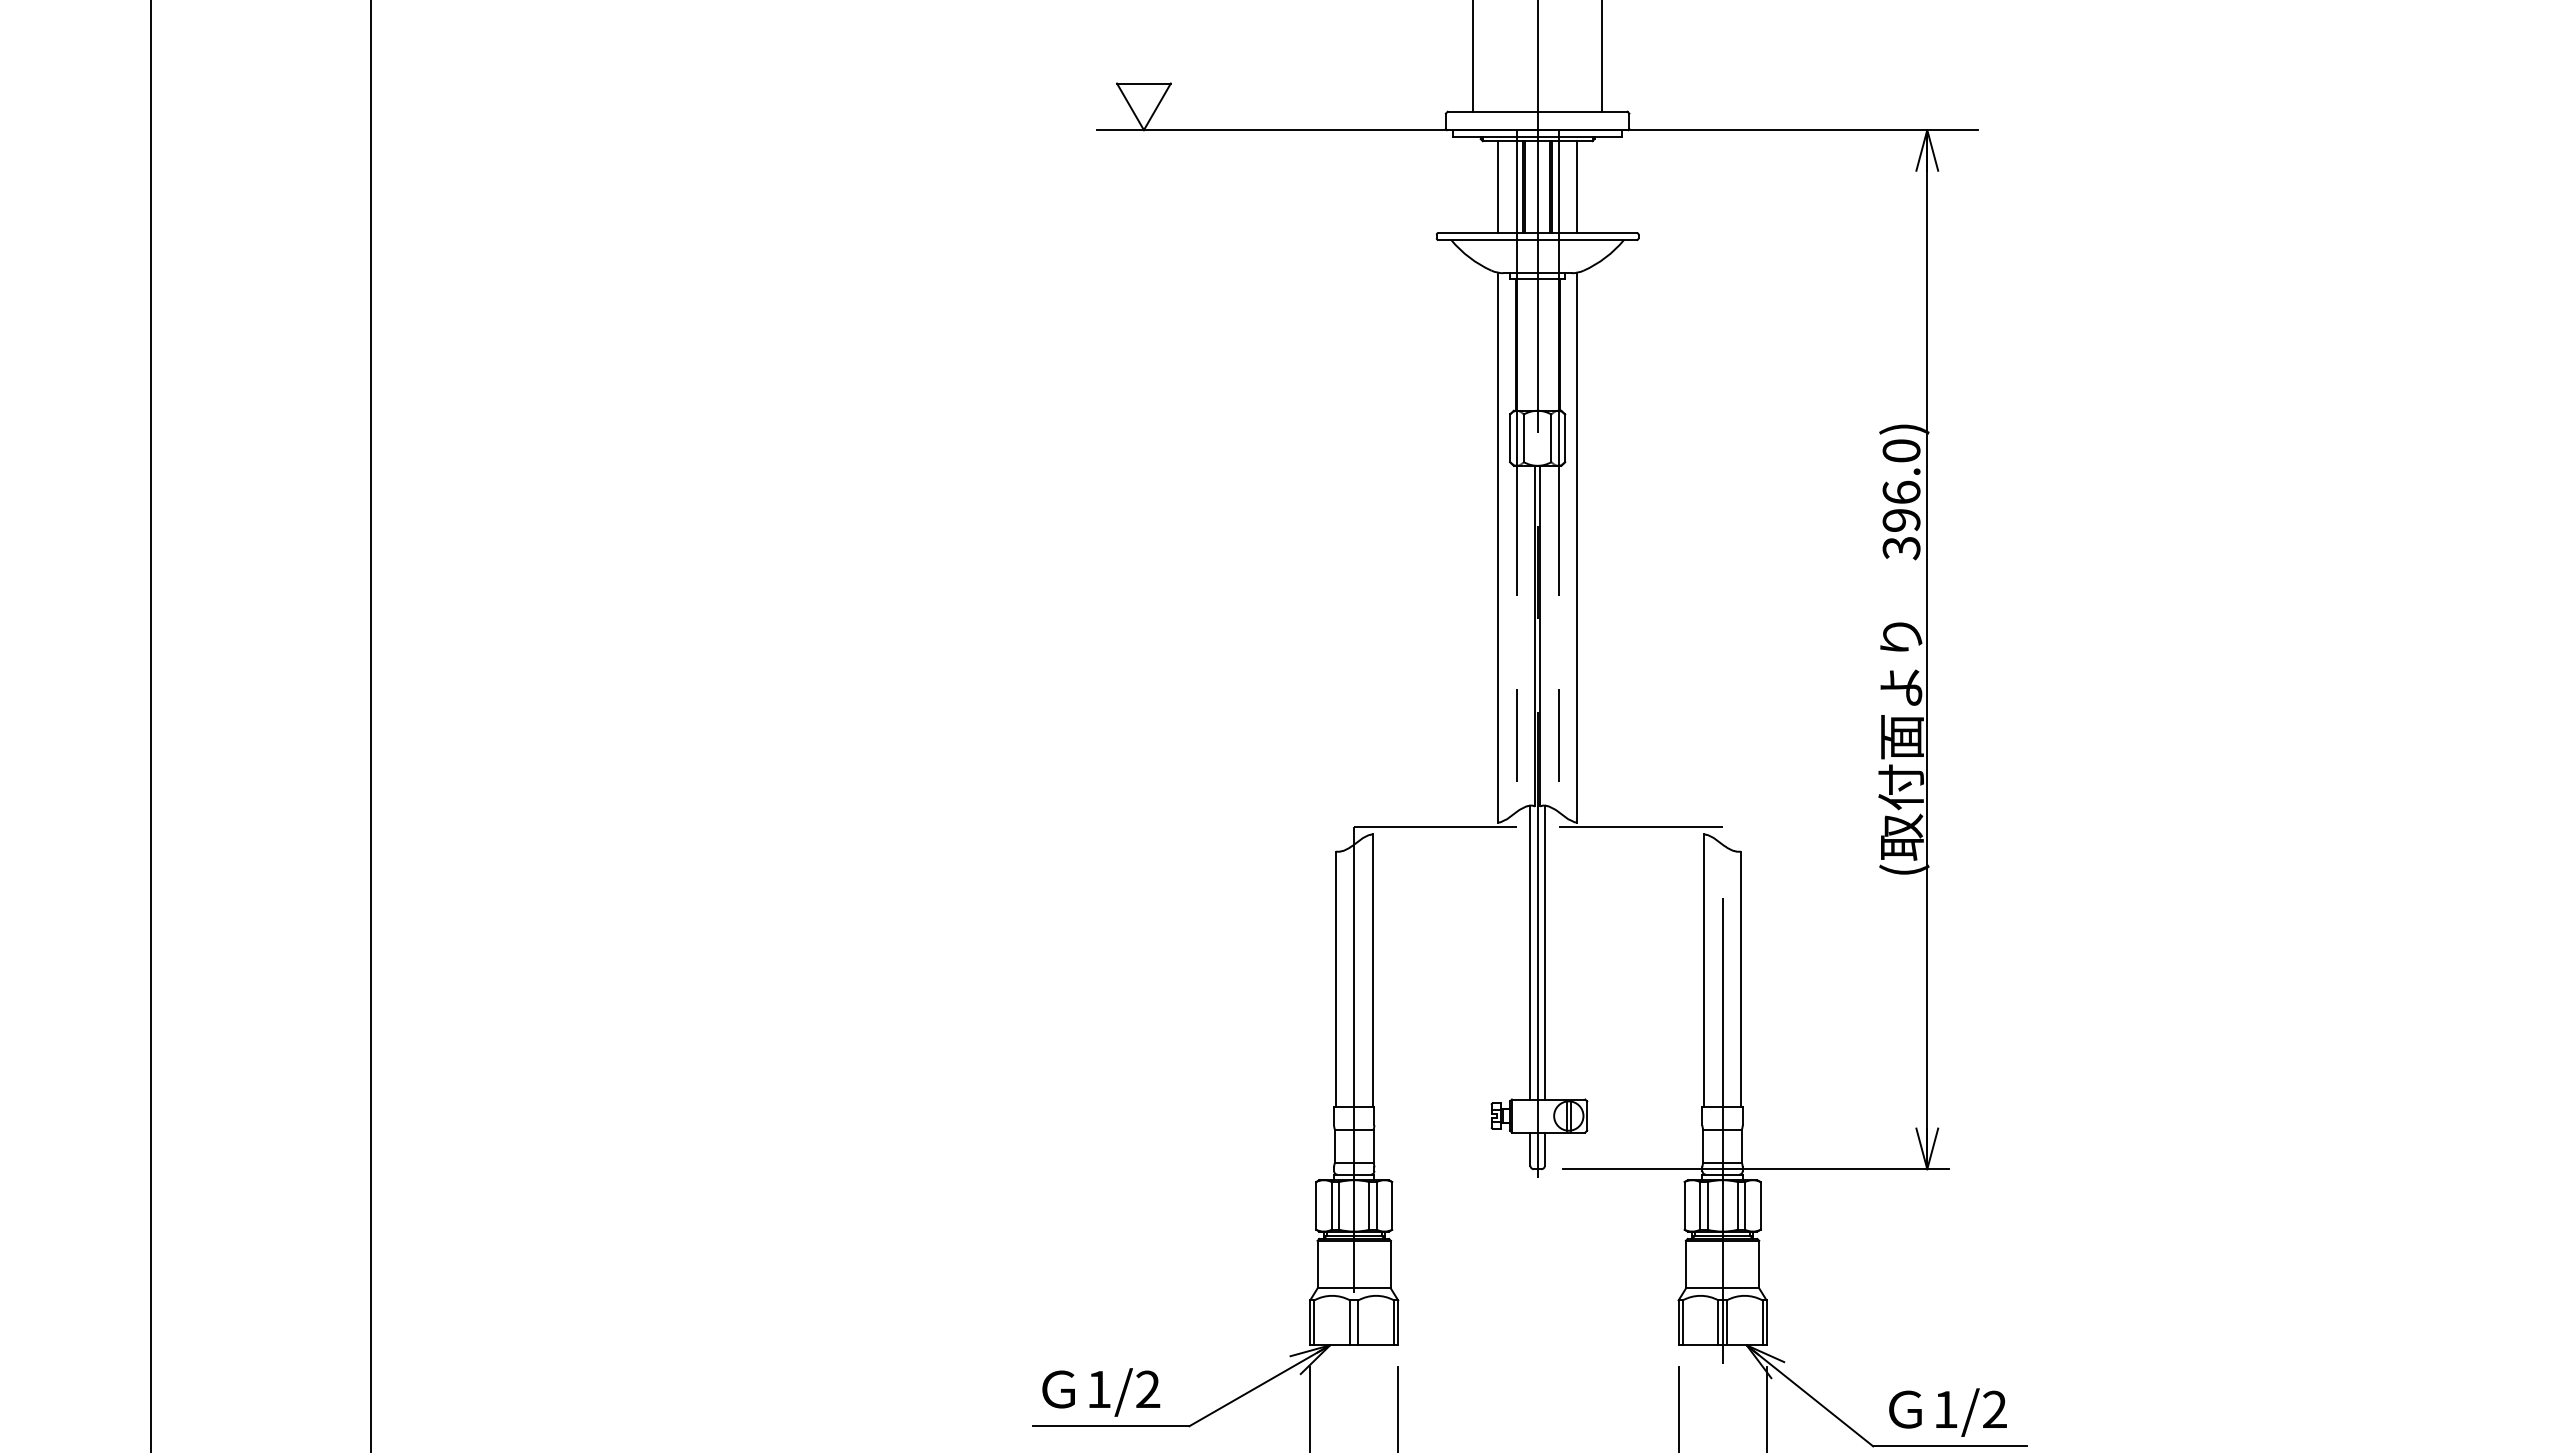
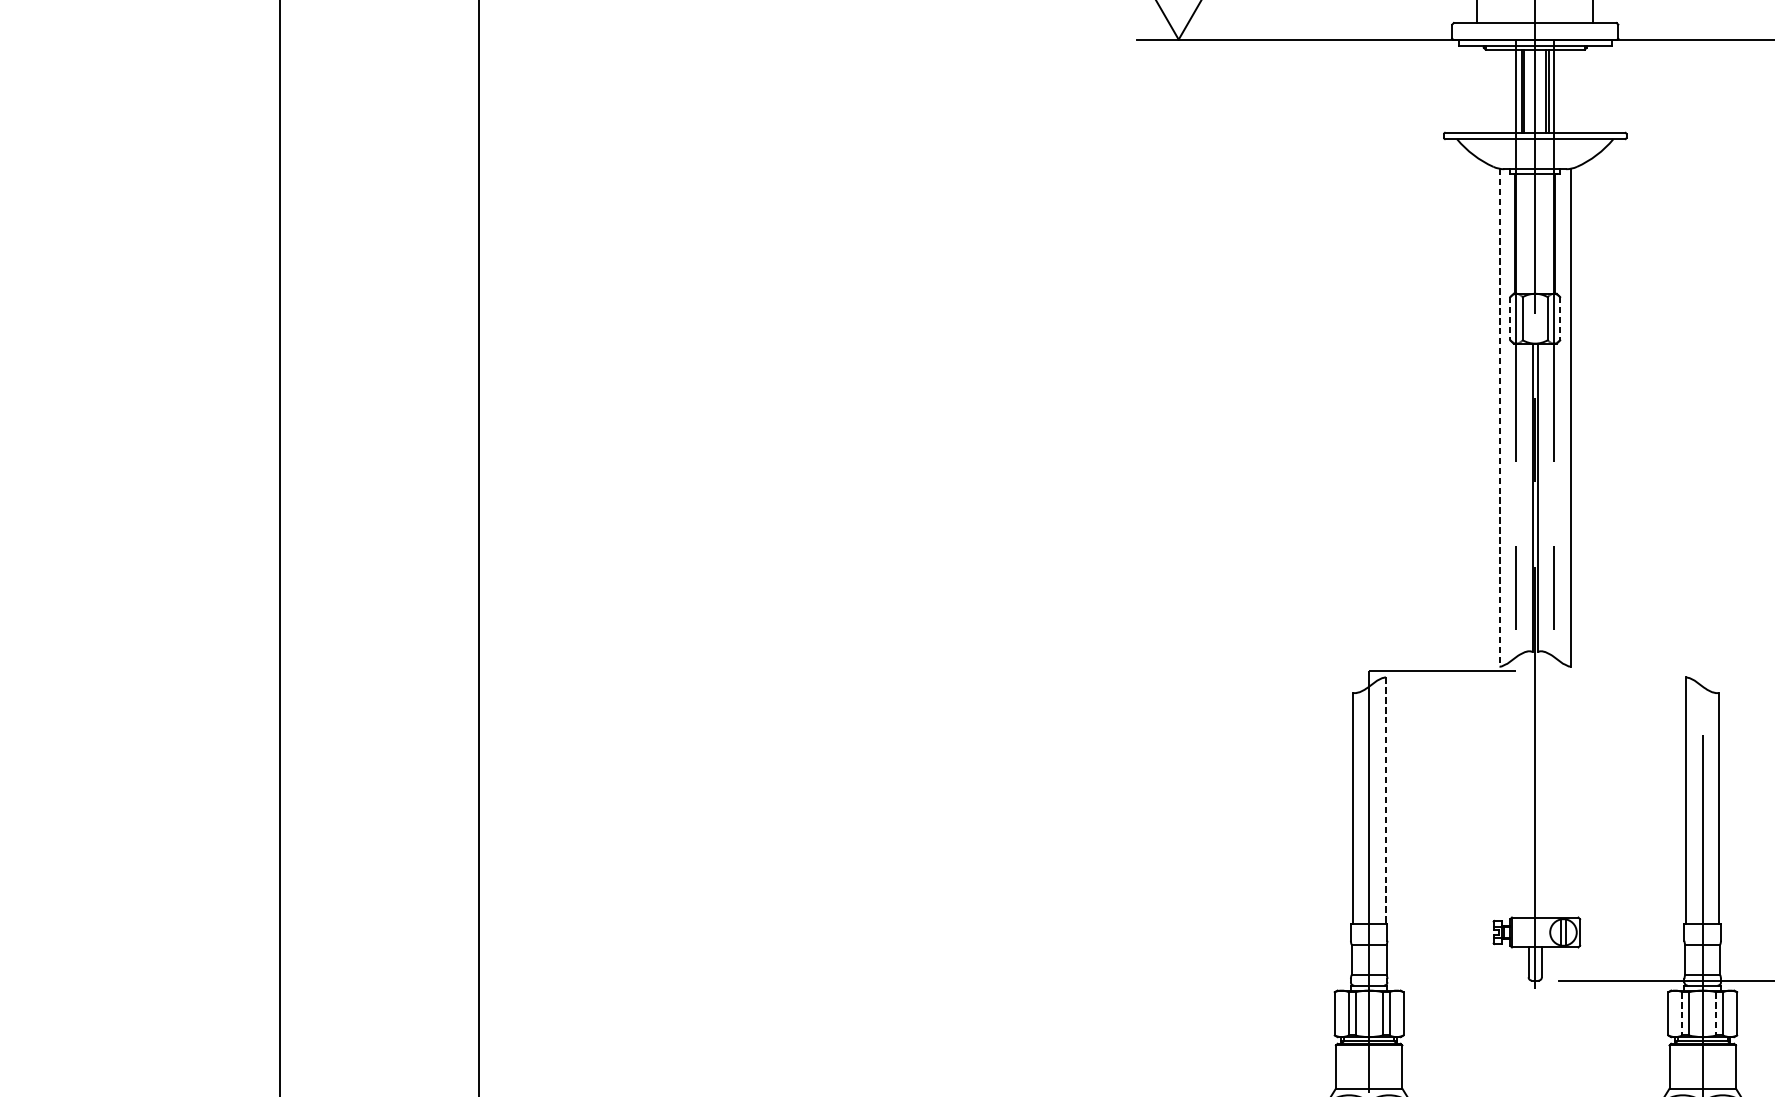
line: (1498, 186) -> (1499, 90), removed
line: (1577, 186) -> (1571, 90), removed
line: (1510, 438) -> (1510, 318), solid -> dashed
line: (1565, 438) -> (1560, 318), solid -> dashed
line: (1498, 547) -> (1499, 417), solid -> dashed
line: (1640, 827) -> (1628, 671), removed
line: (1530, 952) -> (1528, 784), removed
line: (1544, 952) -> (1541, 784), removed
line: (1372, 971) -> (1385, 801), solid -> dashed
line: (1699, 1205) -> (1681, 1013), solid -> dashed
line: (1737, 1205) -> (1716, 1013), solid -> dashed

